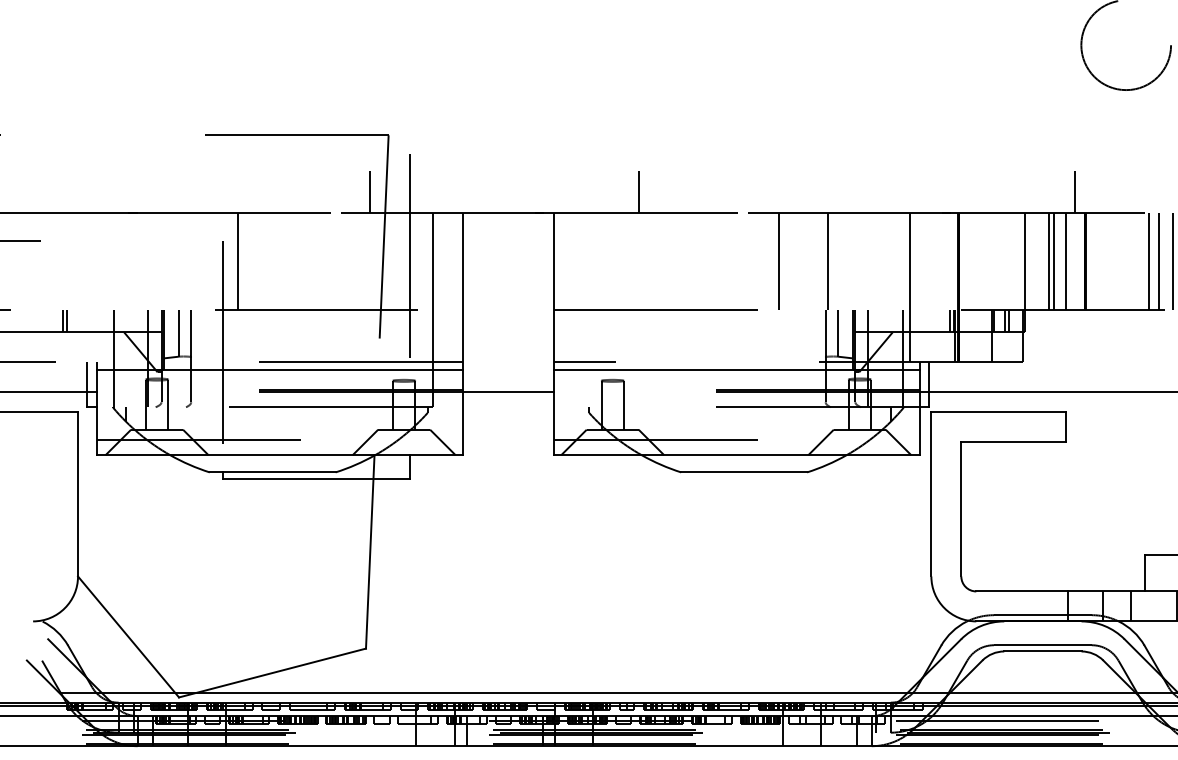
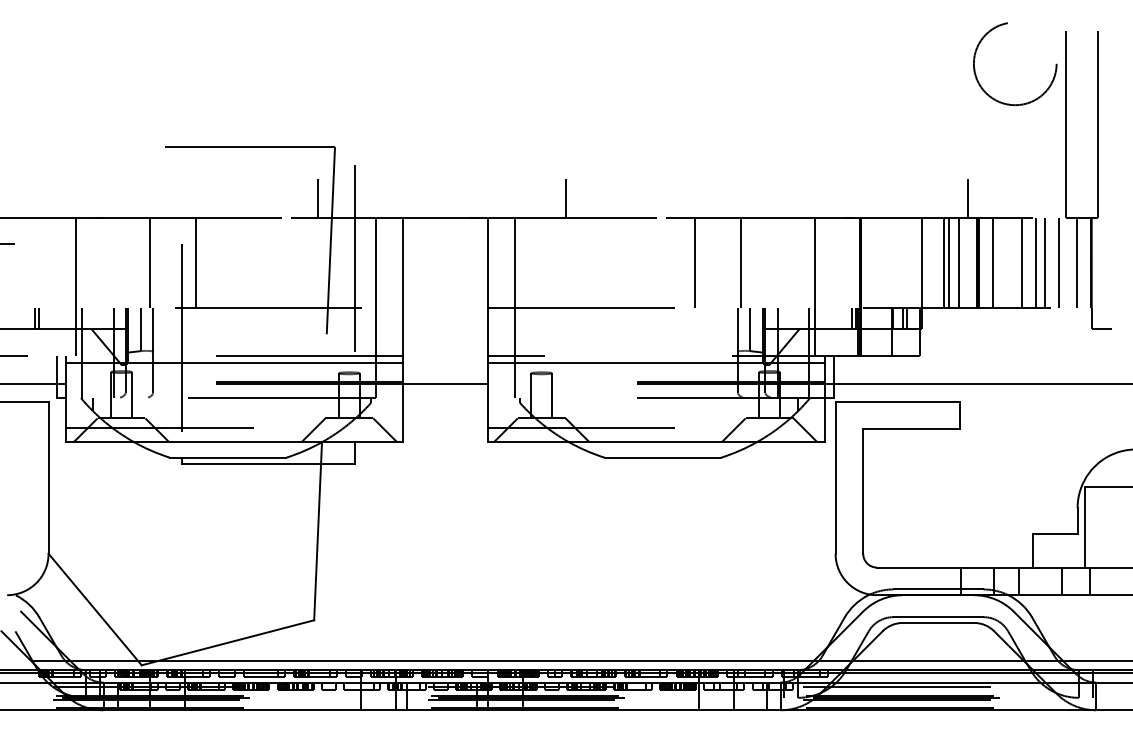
line: (188, 260) -> (150, 262), added
line: (1101, 260) -> (992, 262), added
line: (1134, 260) -> (1022, 262), added
line: (107, 287) -> (75, 287), added
line: (584, 309) -> (515, 307), added

